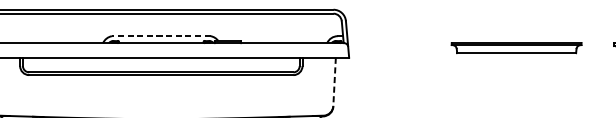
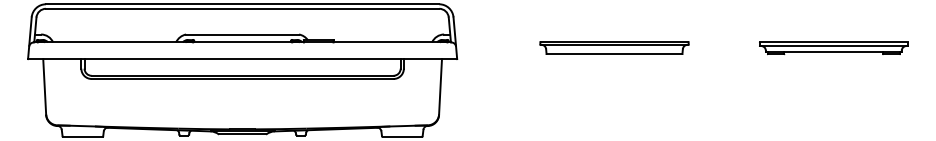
line: (161, 36) -> (242, 34), dashed -> solid
part: (516, 47) -> (614, 47), moved
line: (334, 82) -> (440, 87), dashed -> solid

